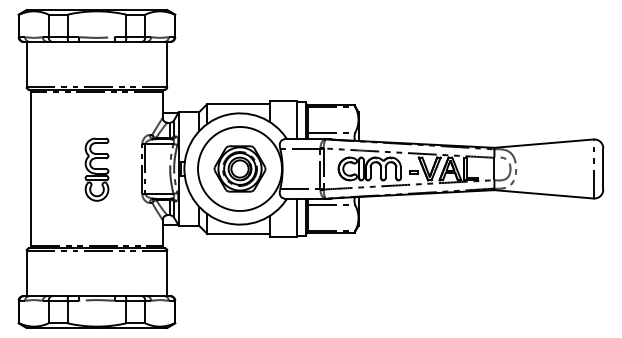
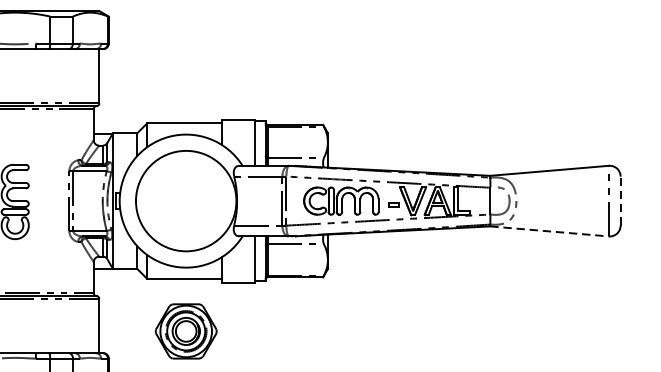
part: (239, 168) -> (185, 330), moved
line: (603, 168) -> (620, 200), solid -> dashed
line: (543, 194) -> (549, 231), solid -> dashed

